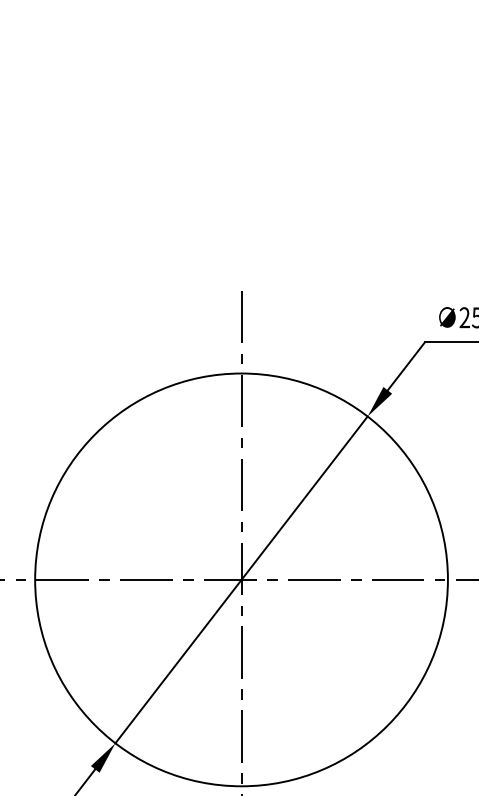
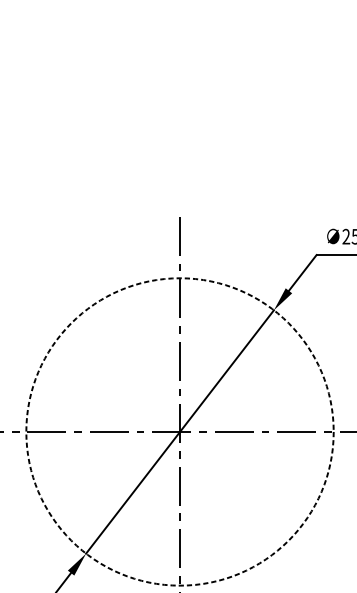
circle: (241, 579) -> (179, 431), solid -> dashed

